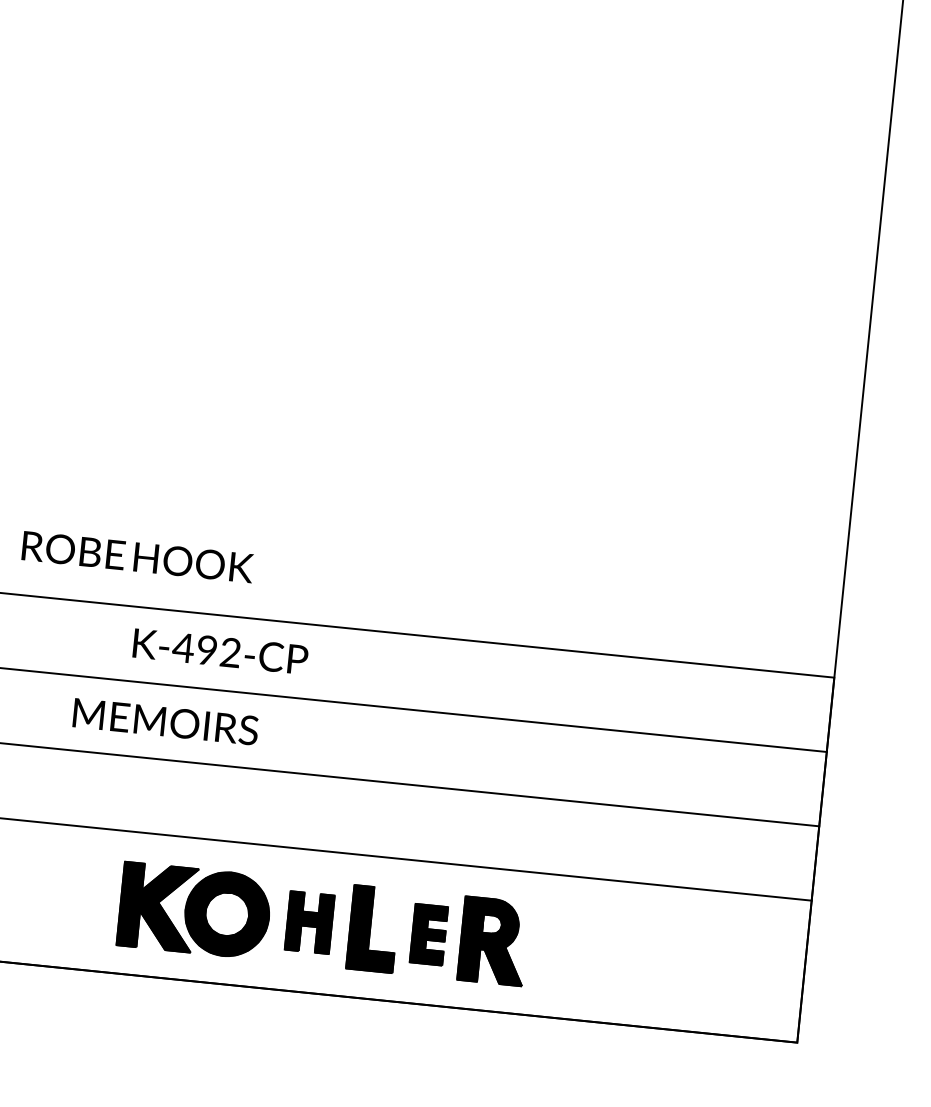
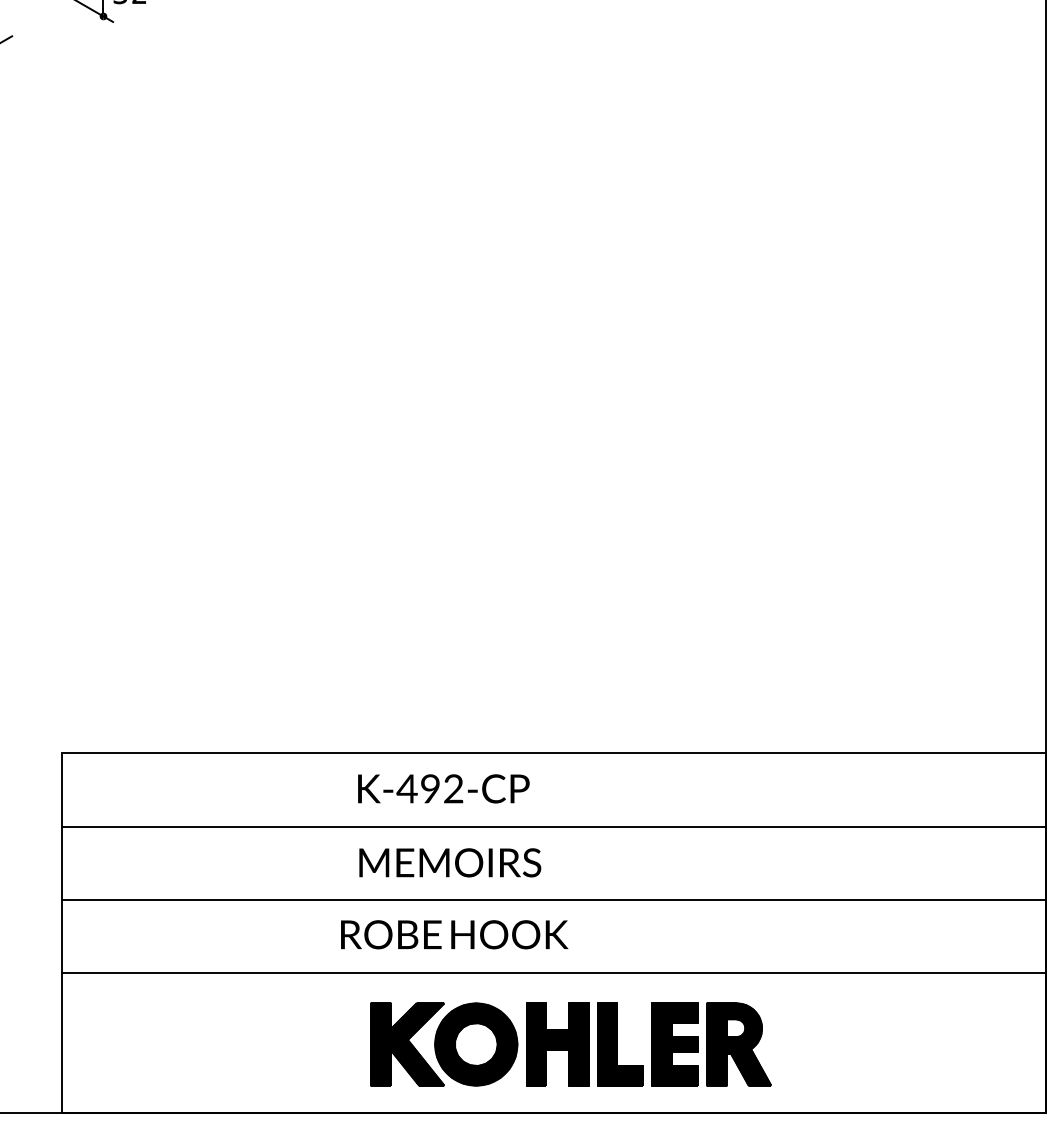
text: (137, 556) -> (454, 934), moved
text: (166, 721) -> (450, 862), moved
part: (309, 922) -> (557, 1044), size x1.43
part: (428, 934) -> (674, 1044), size x1.43

